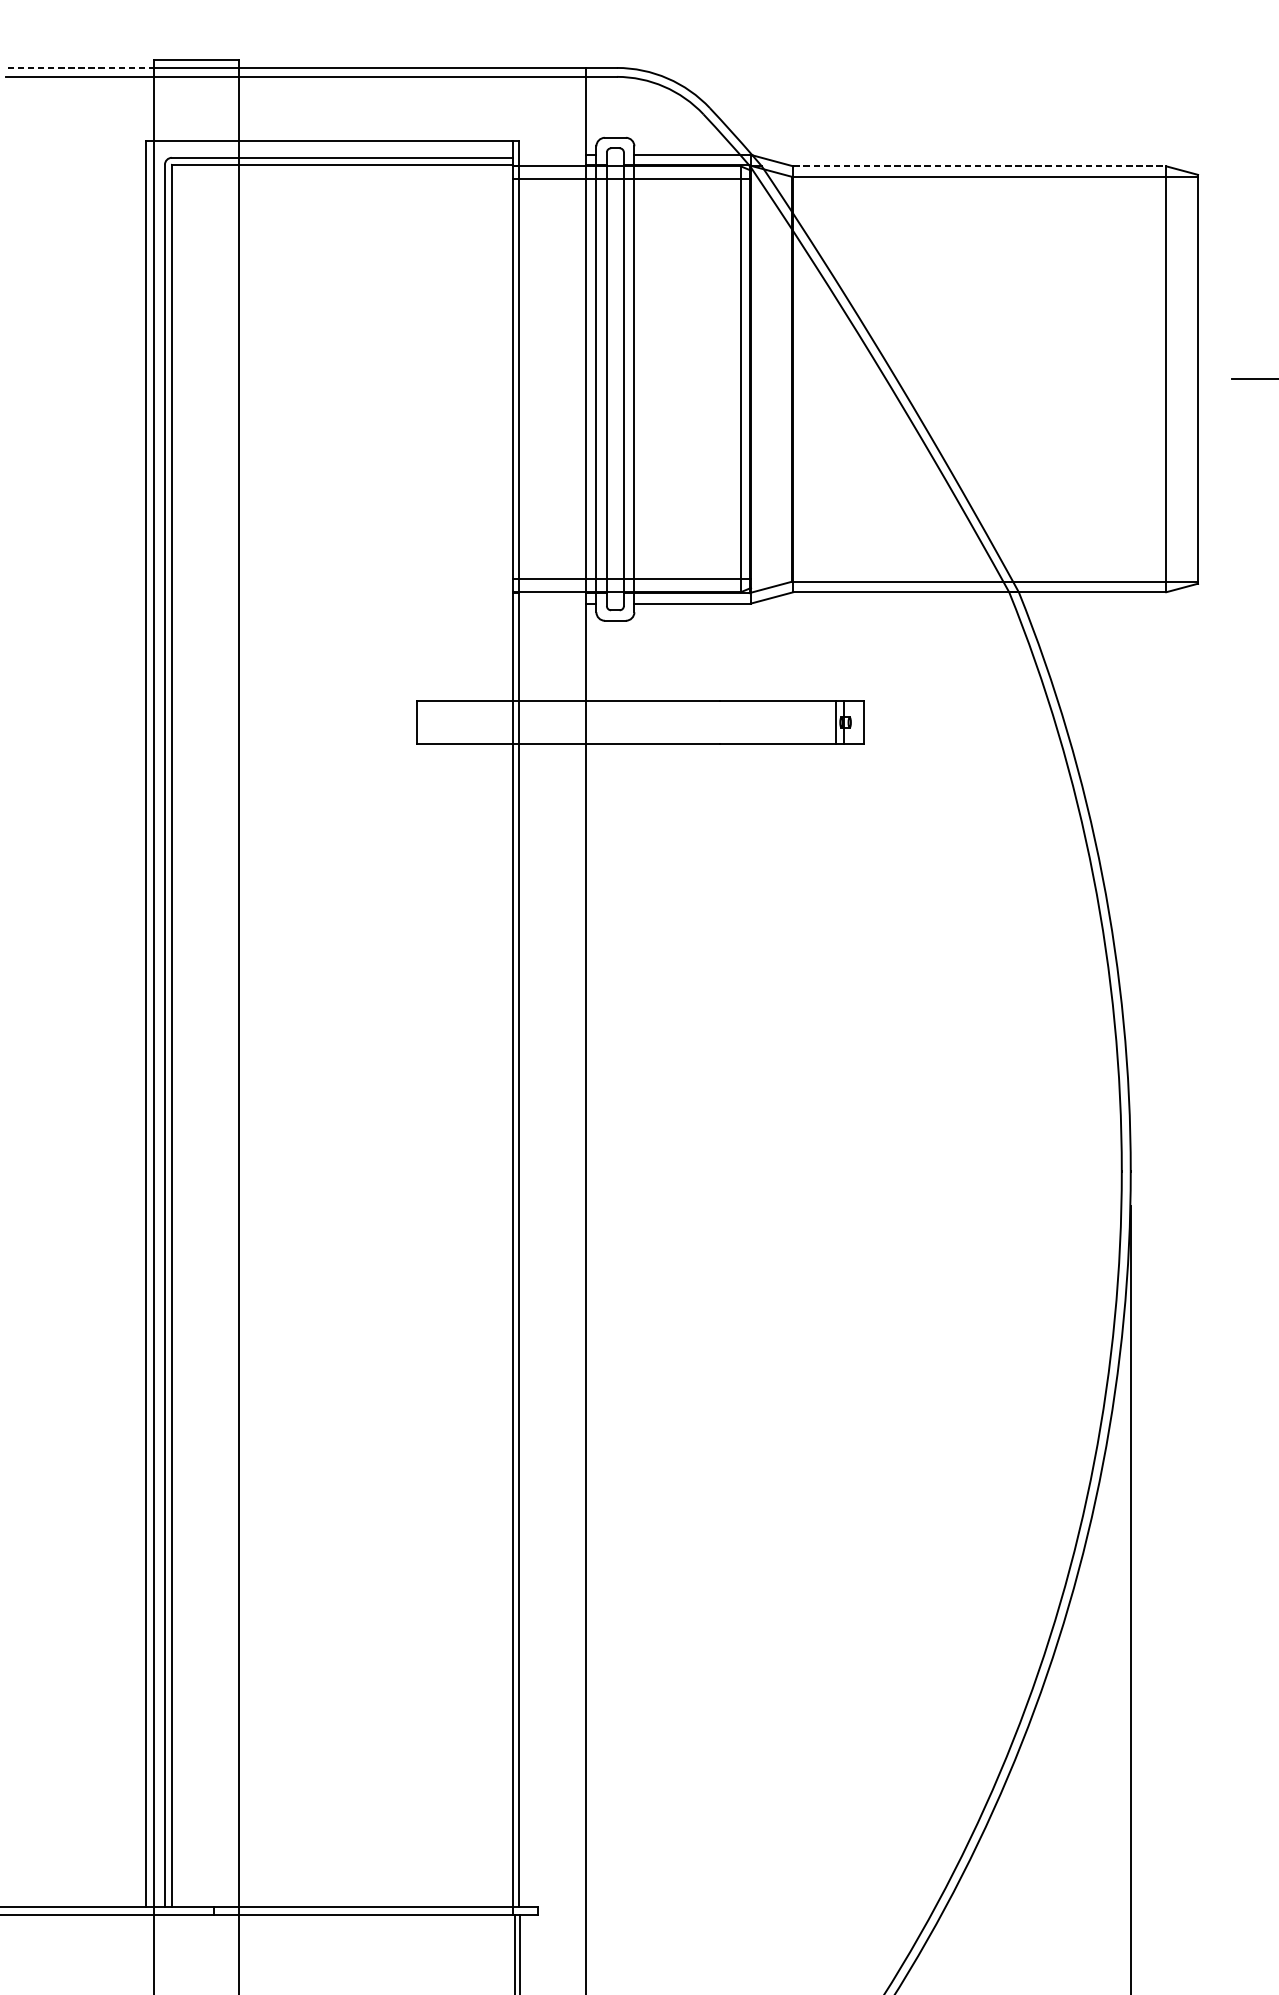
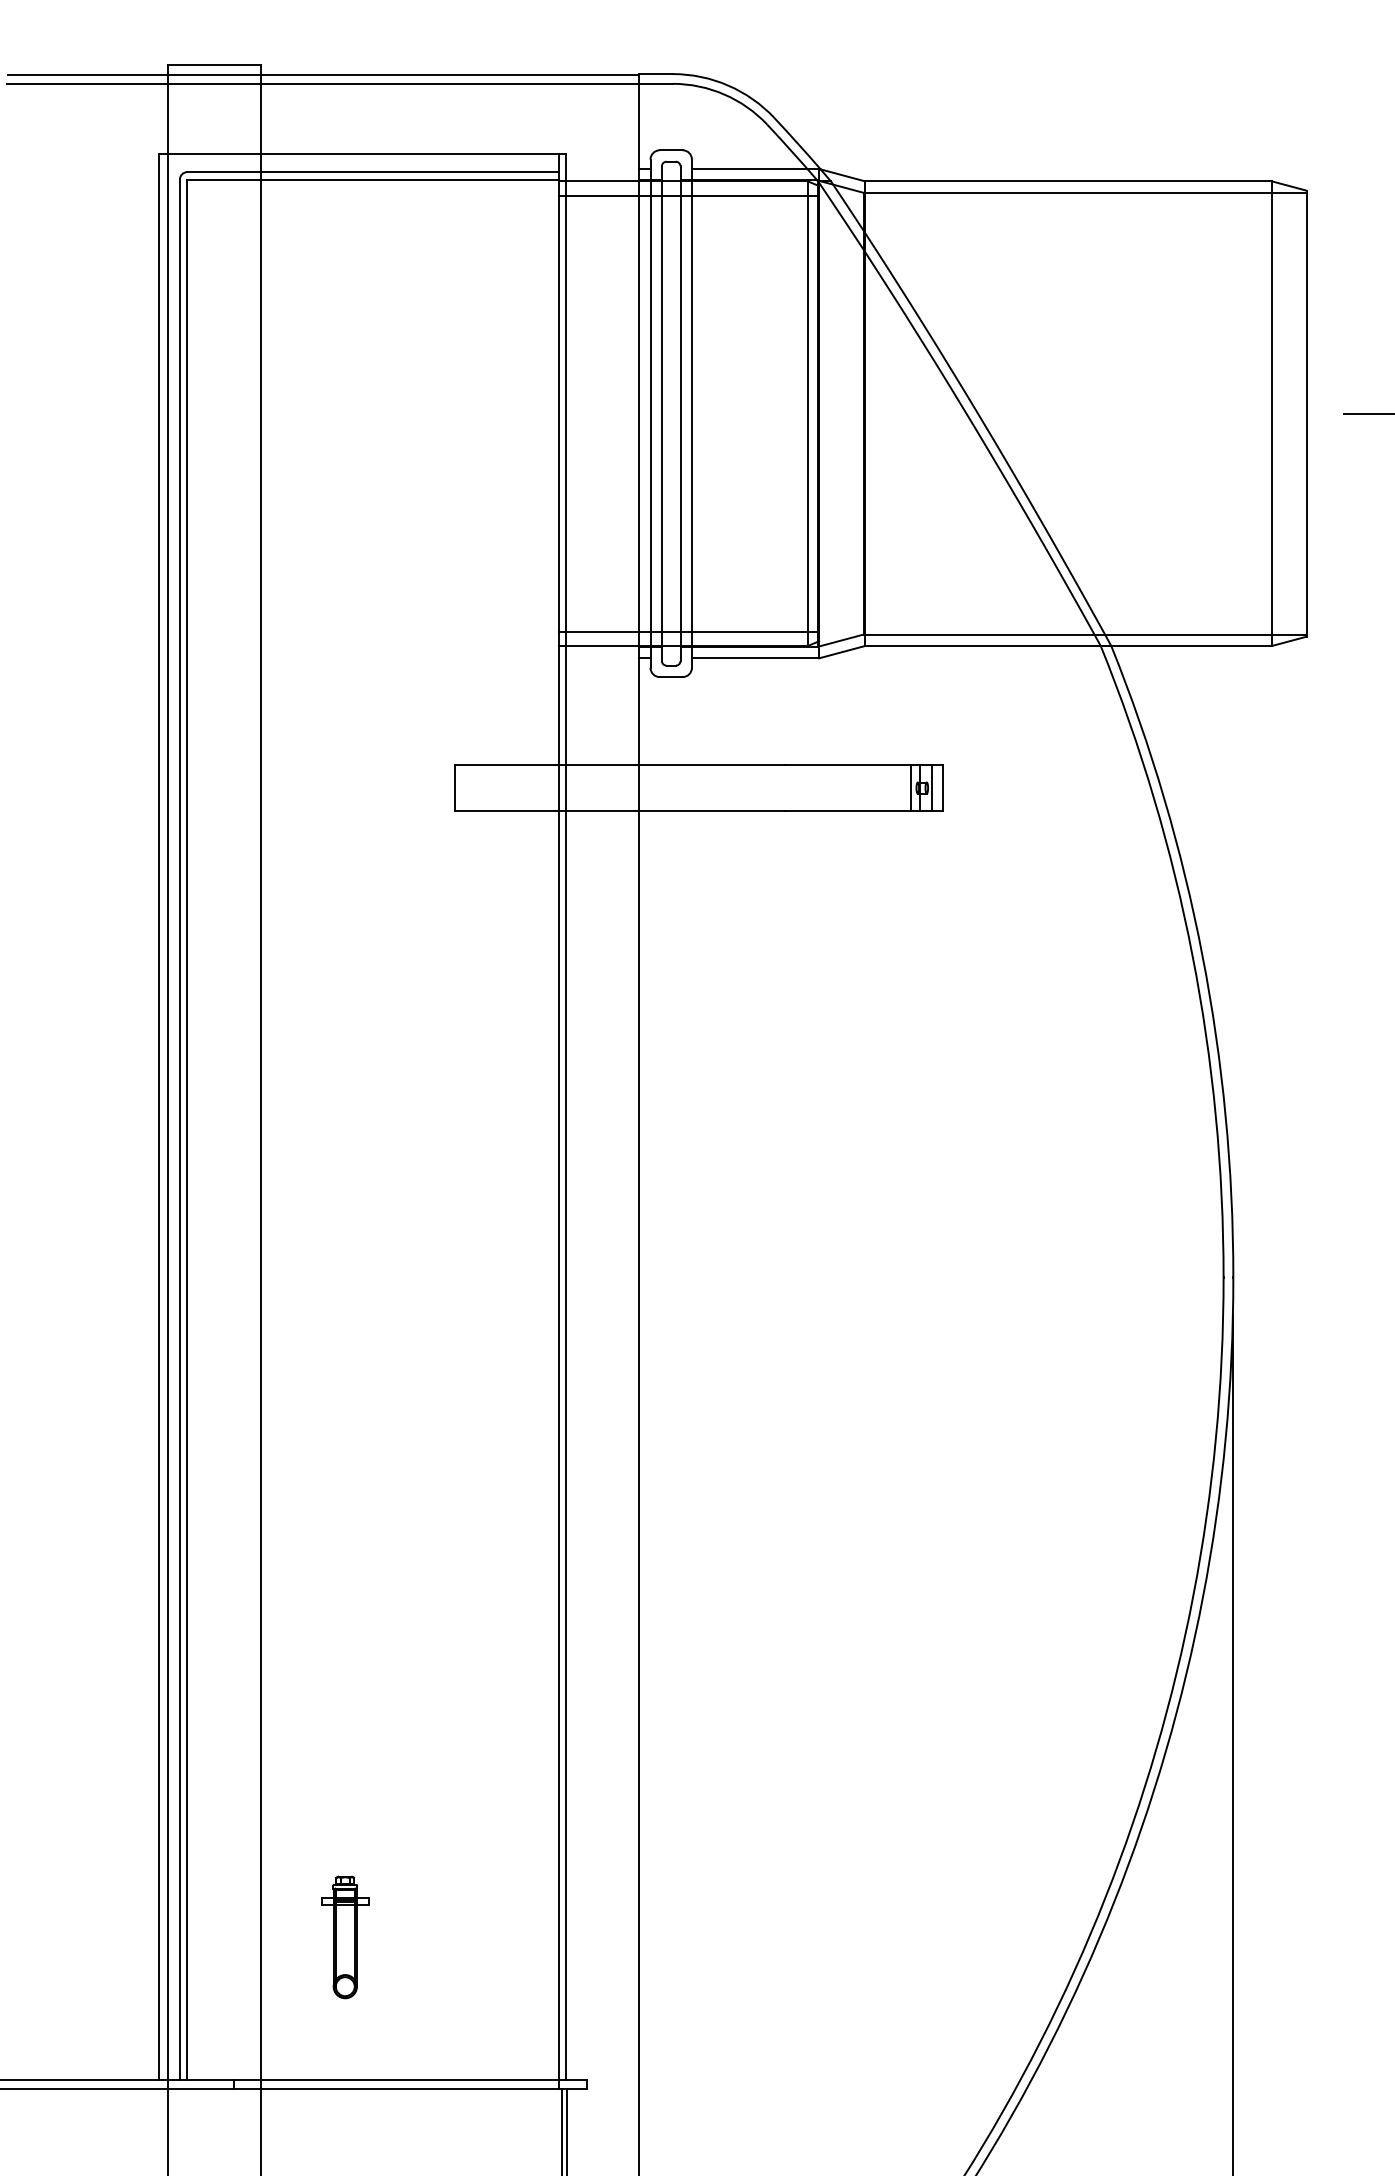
line: (81, 68) -> (88, 74), dashed -> solid
line: (980, 166) -> (1069, 181), dashed -> solid
line: (854, 722) -> (932, 787), added
part: (316, 1776) -> (345, 1937), added

